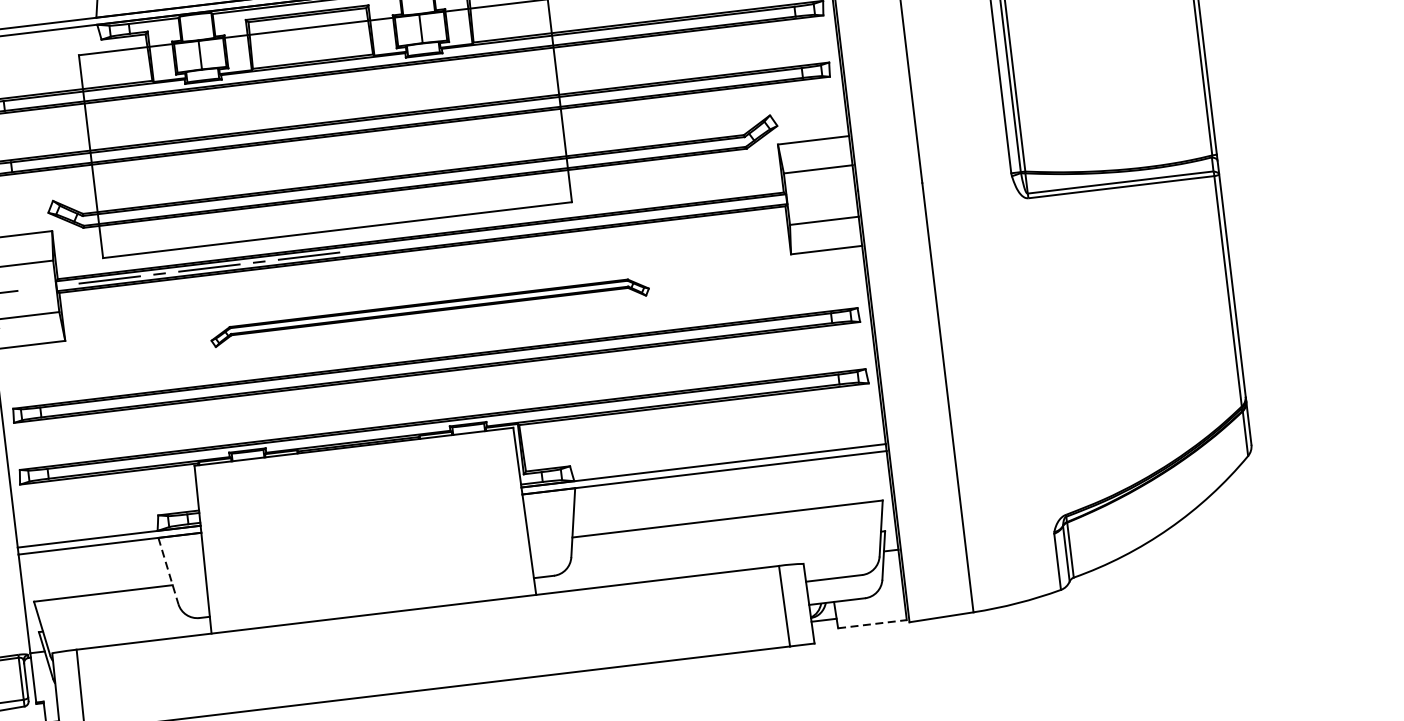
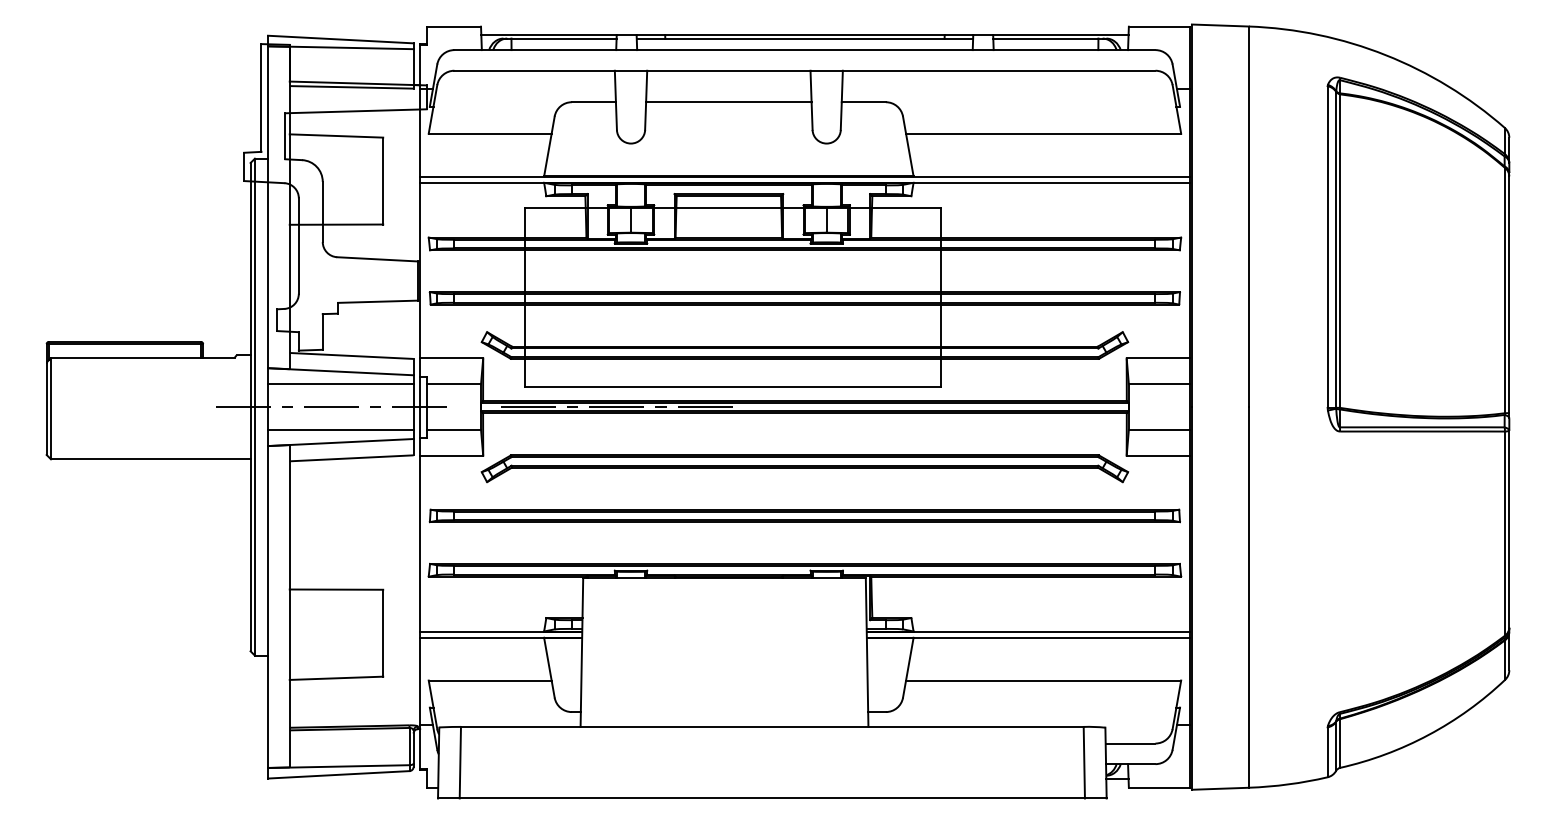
part: (429, 312) -> (804, 468), size x1.67
line: (168, 571) -> (549, 668), dashed -> solid
line: (872, 624) -> (1159, 787), dashed -> solid

